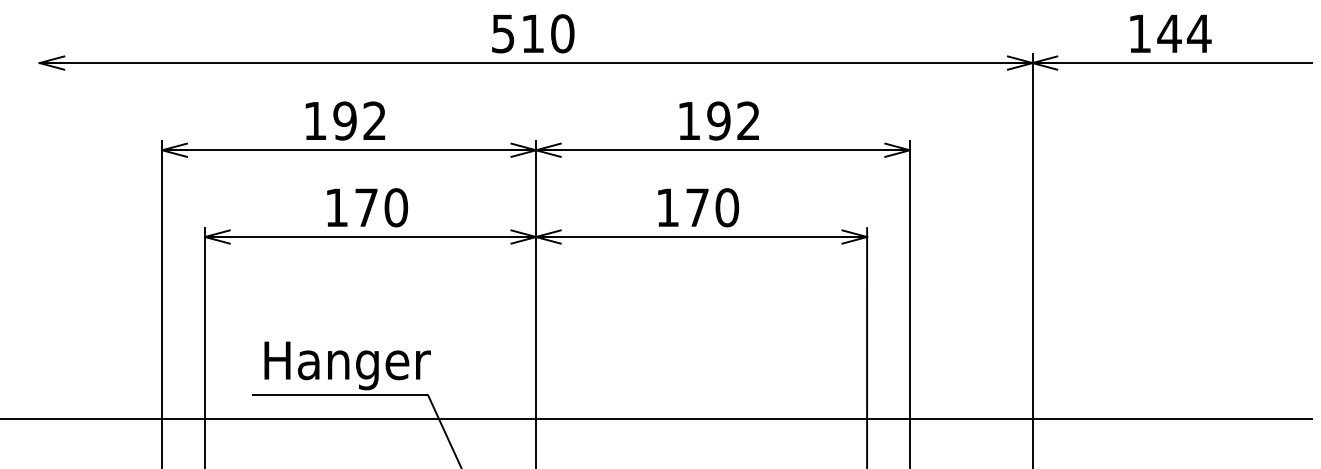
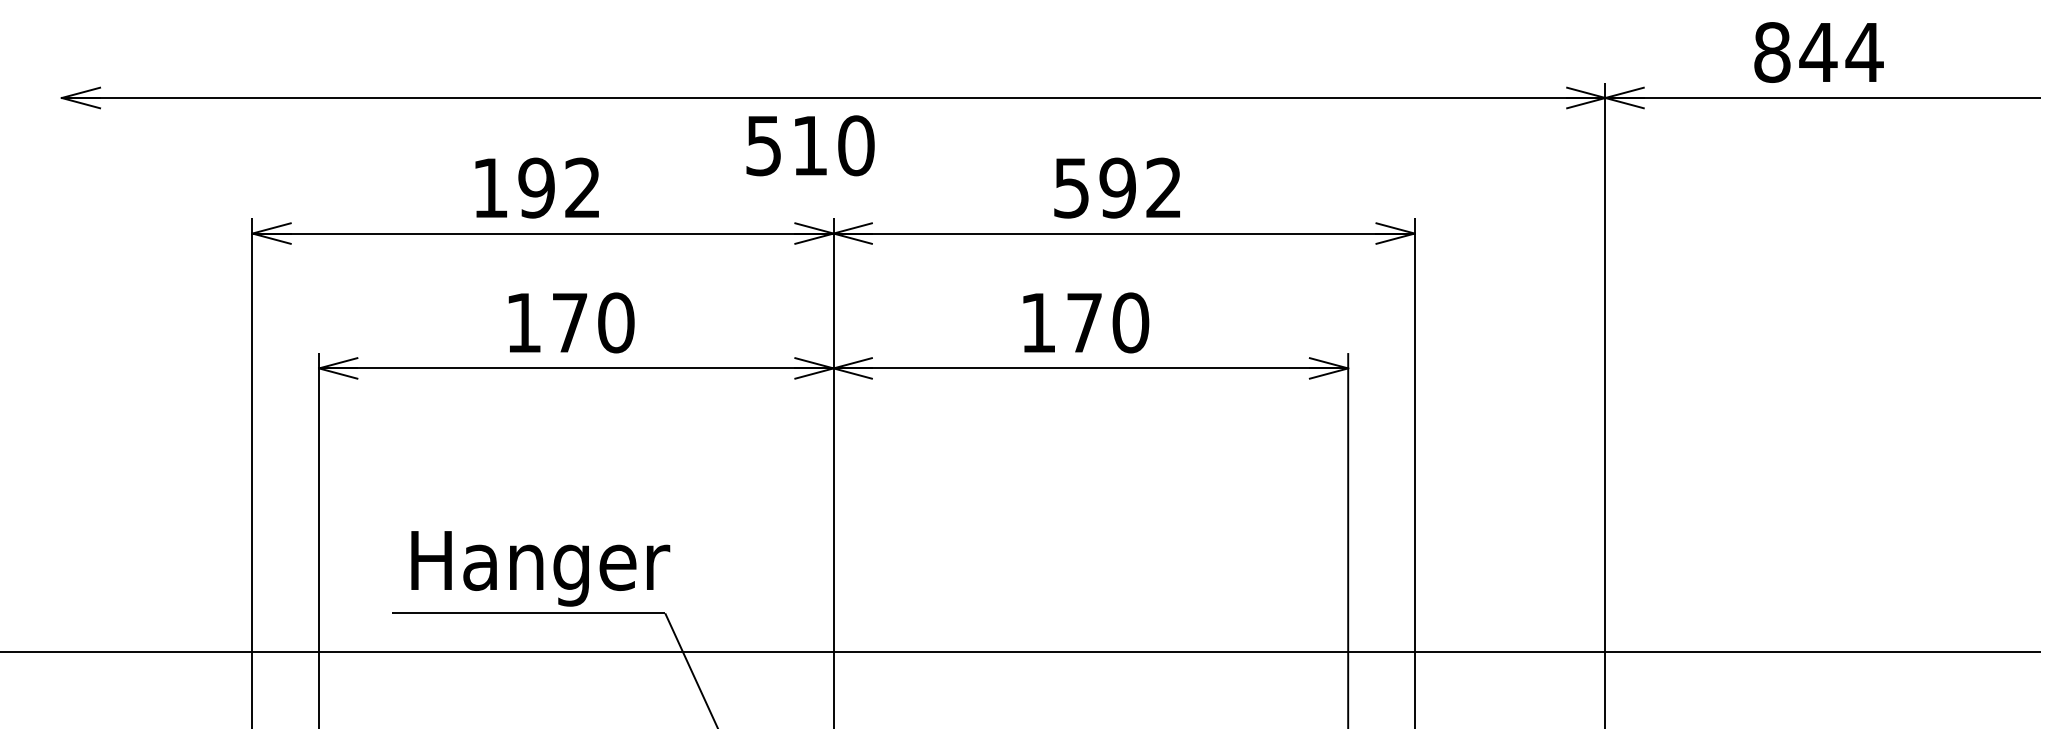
text: (533, 33) -> (810, 145), moved
text: (1139, 33) -> (1771, 52), 144 -> 844
text: (689, 121) -> (1072, 188), 192 -> 592

